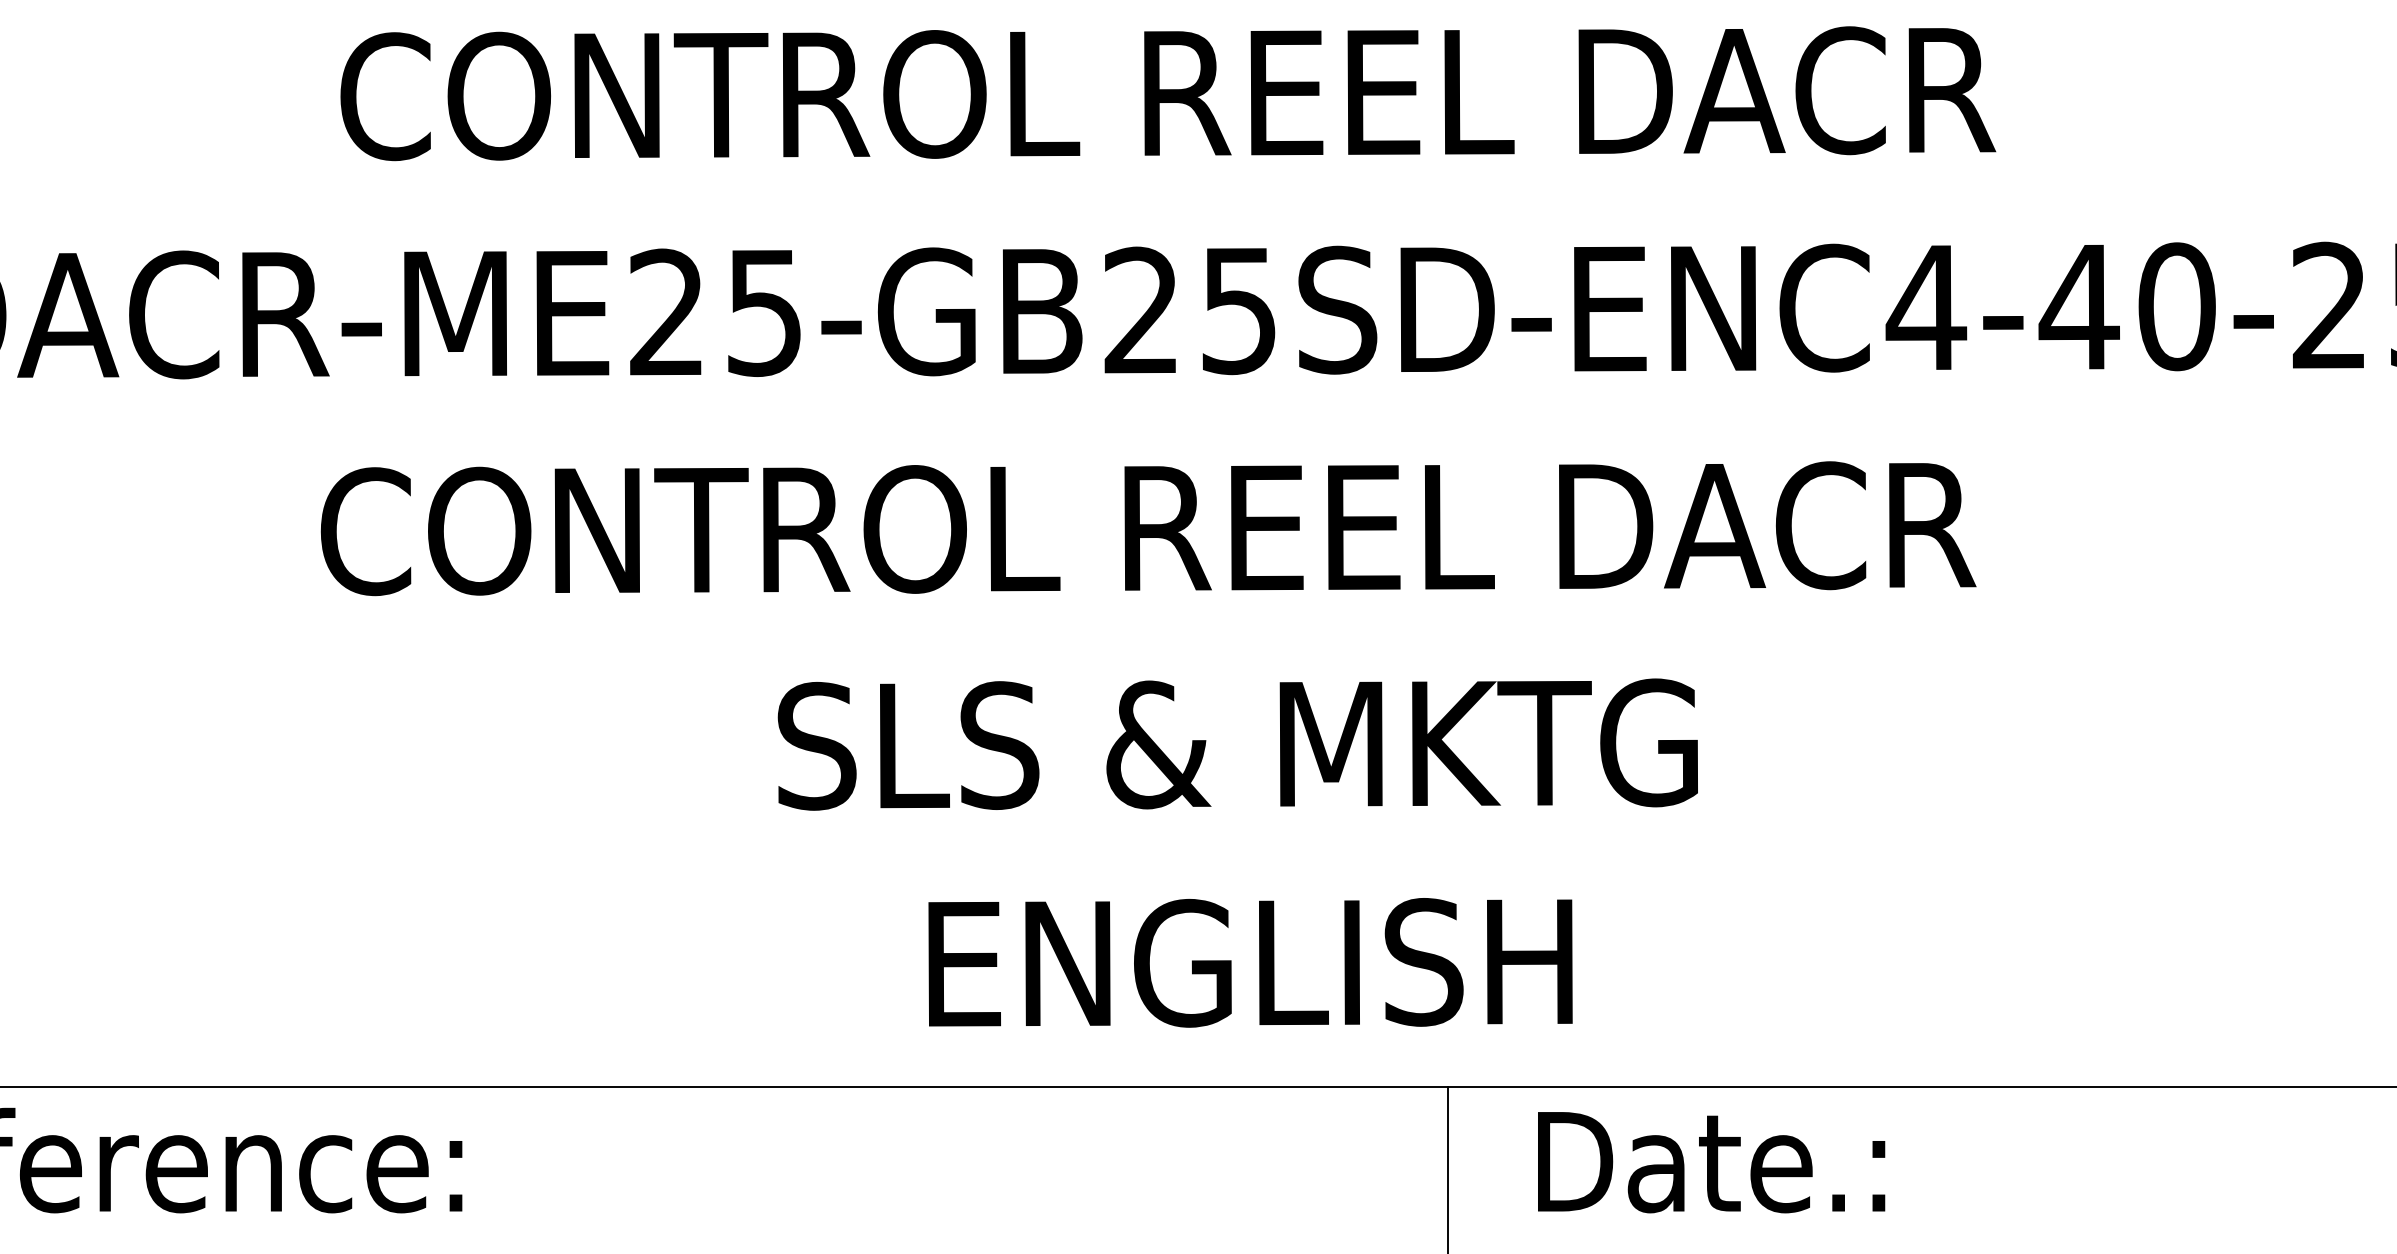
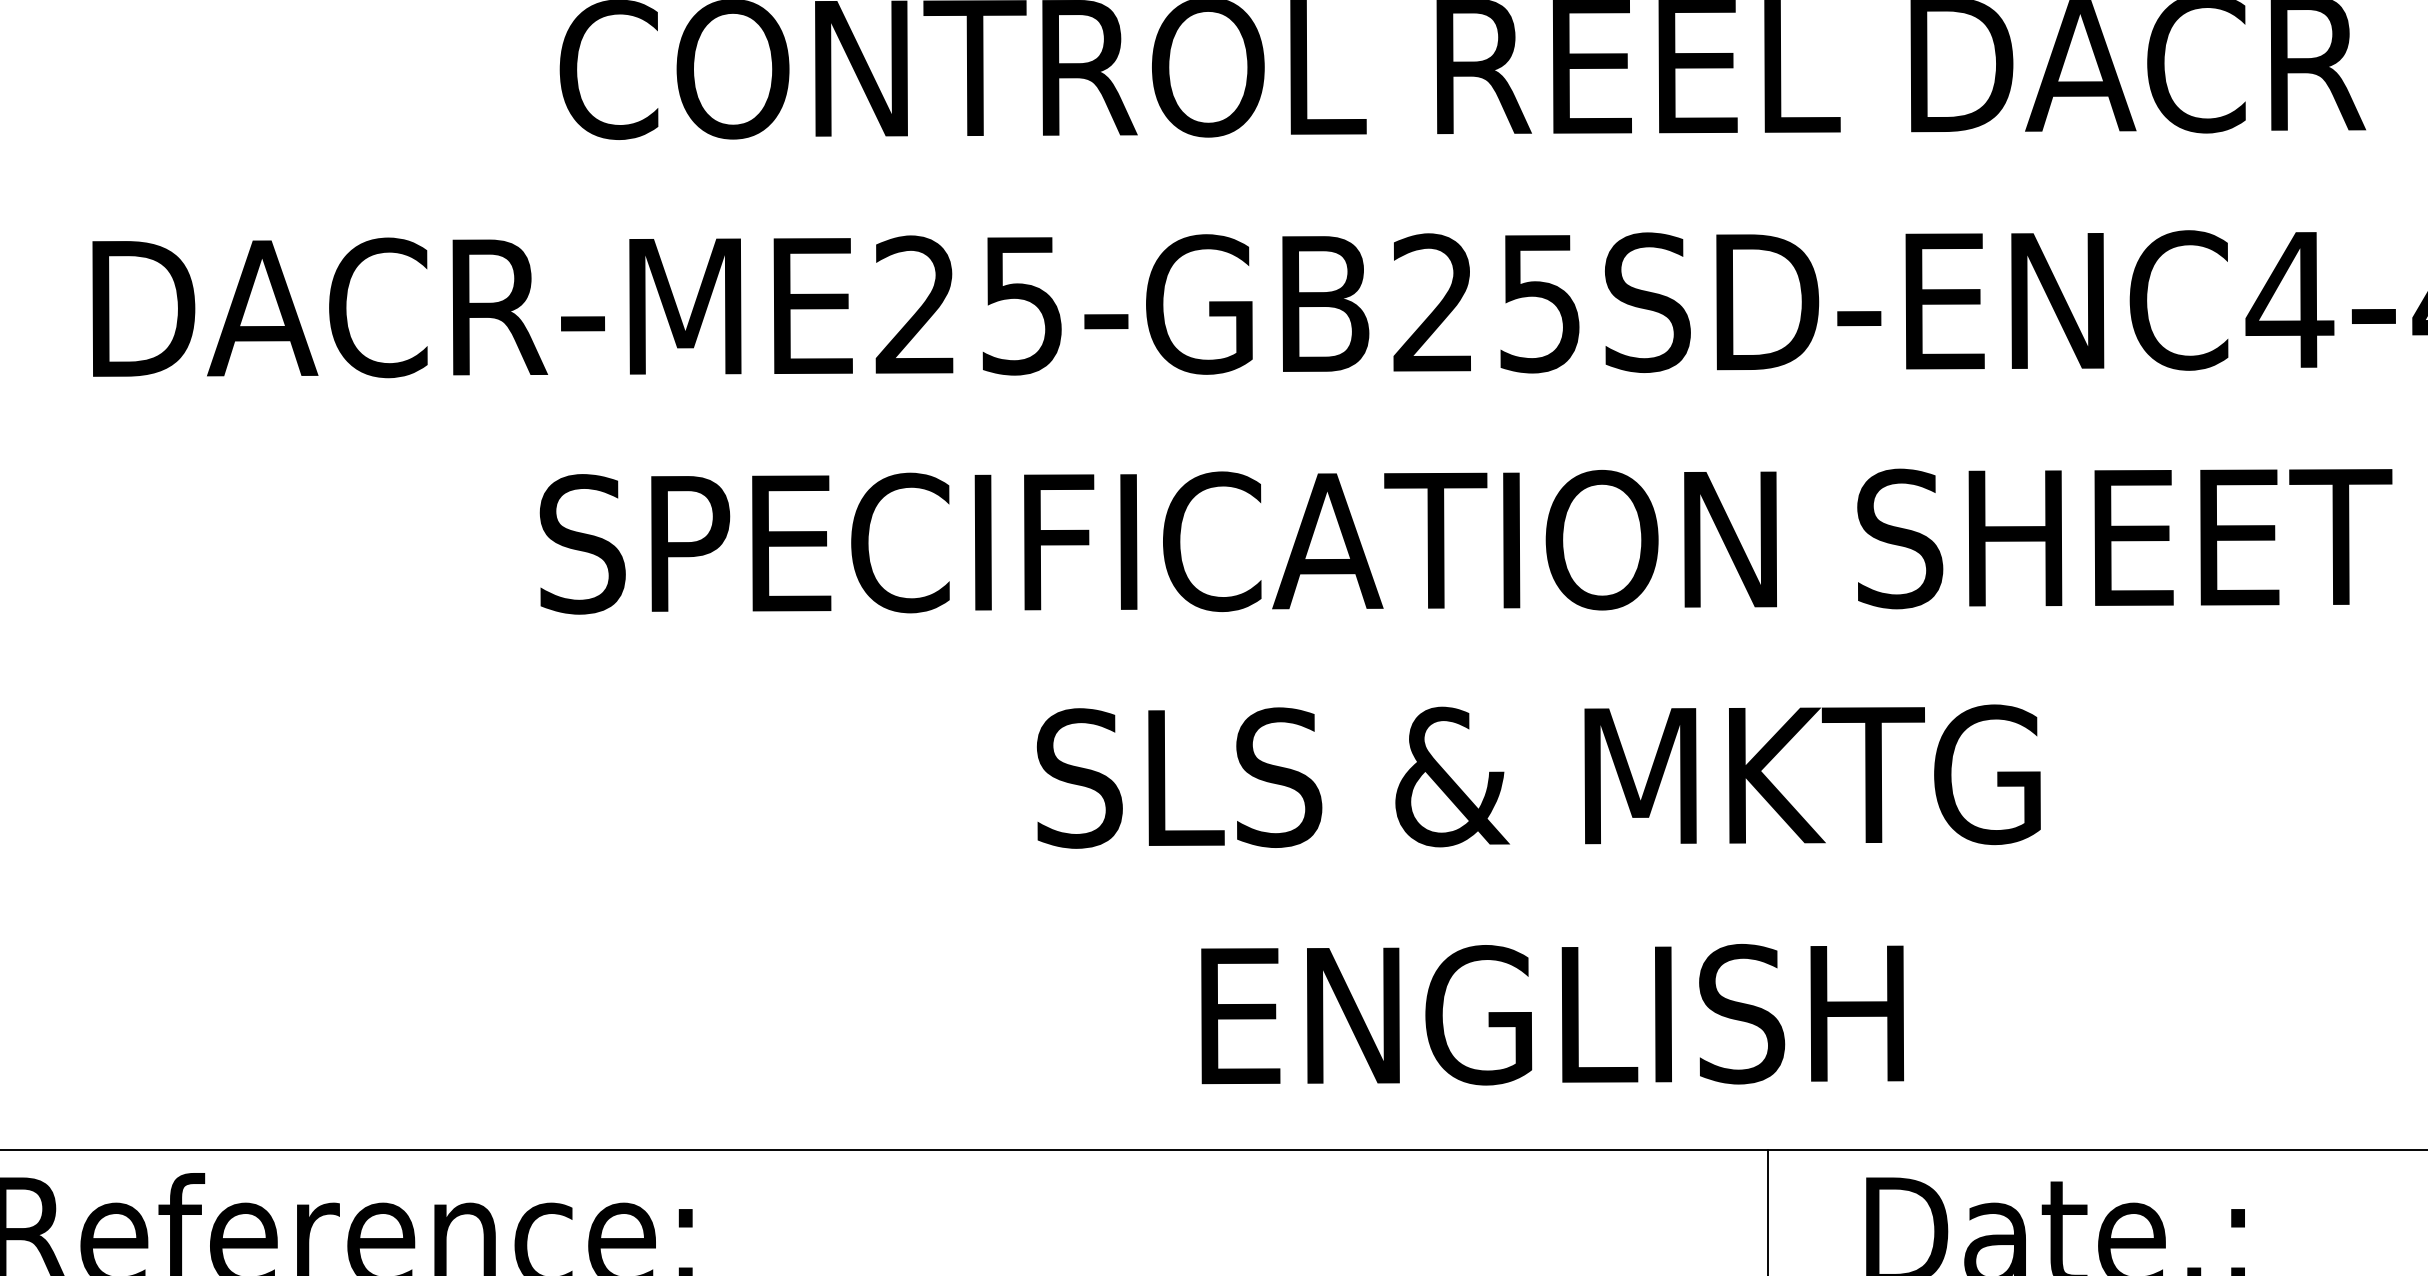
text: (1170, 528) -> (1465, 540), CONTROL REEL DACR -> SPECIFICATION SHEET

